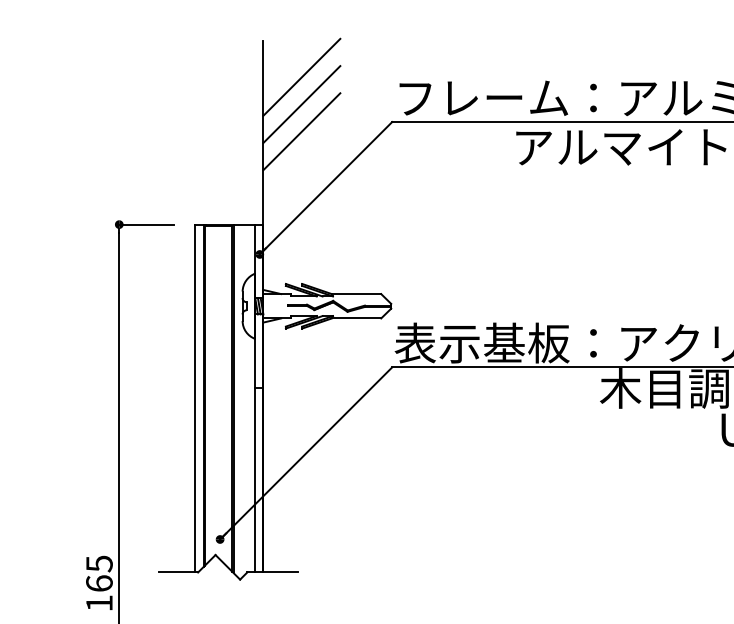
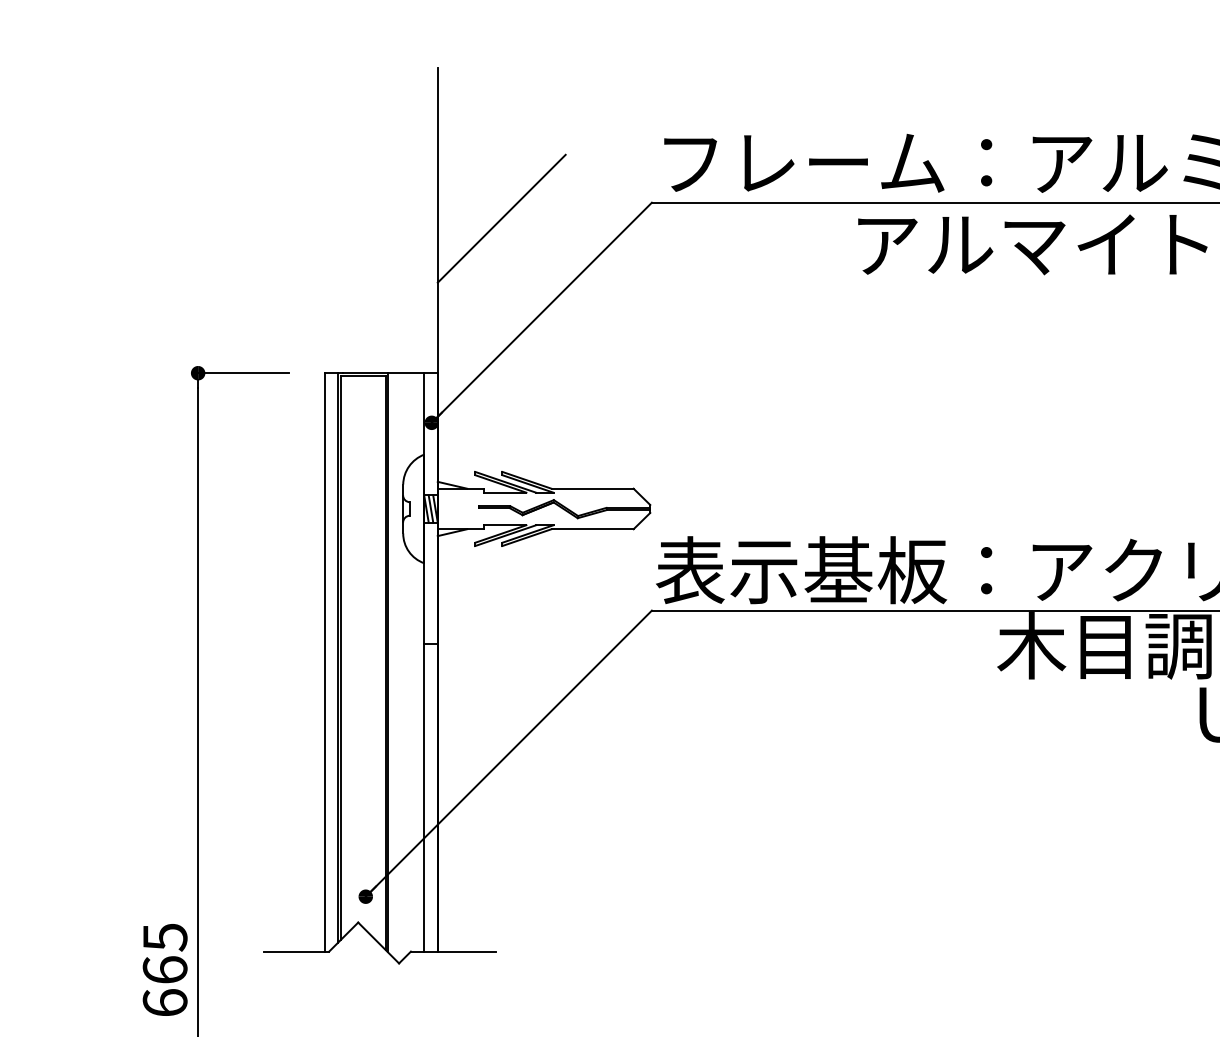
line: (301, 76) -> (501, 126), removed
line: (301, 104) -> (501, 173), removed
text: (99, 603) -> (165, 1003), 165 -> 665

